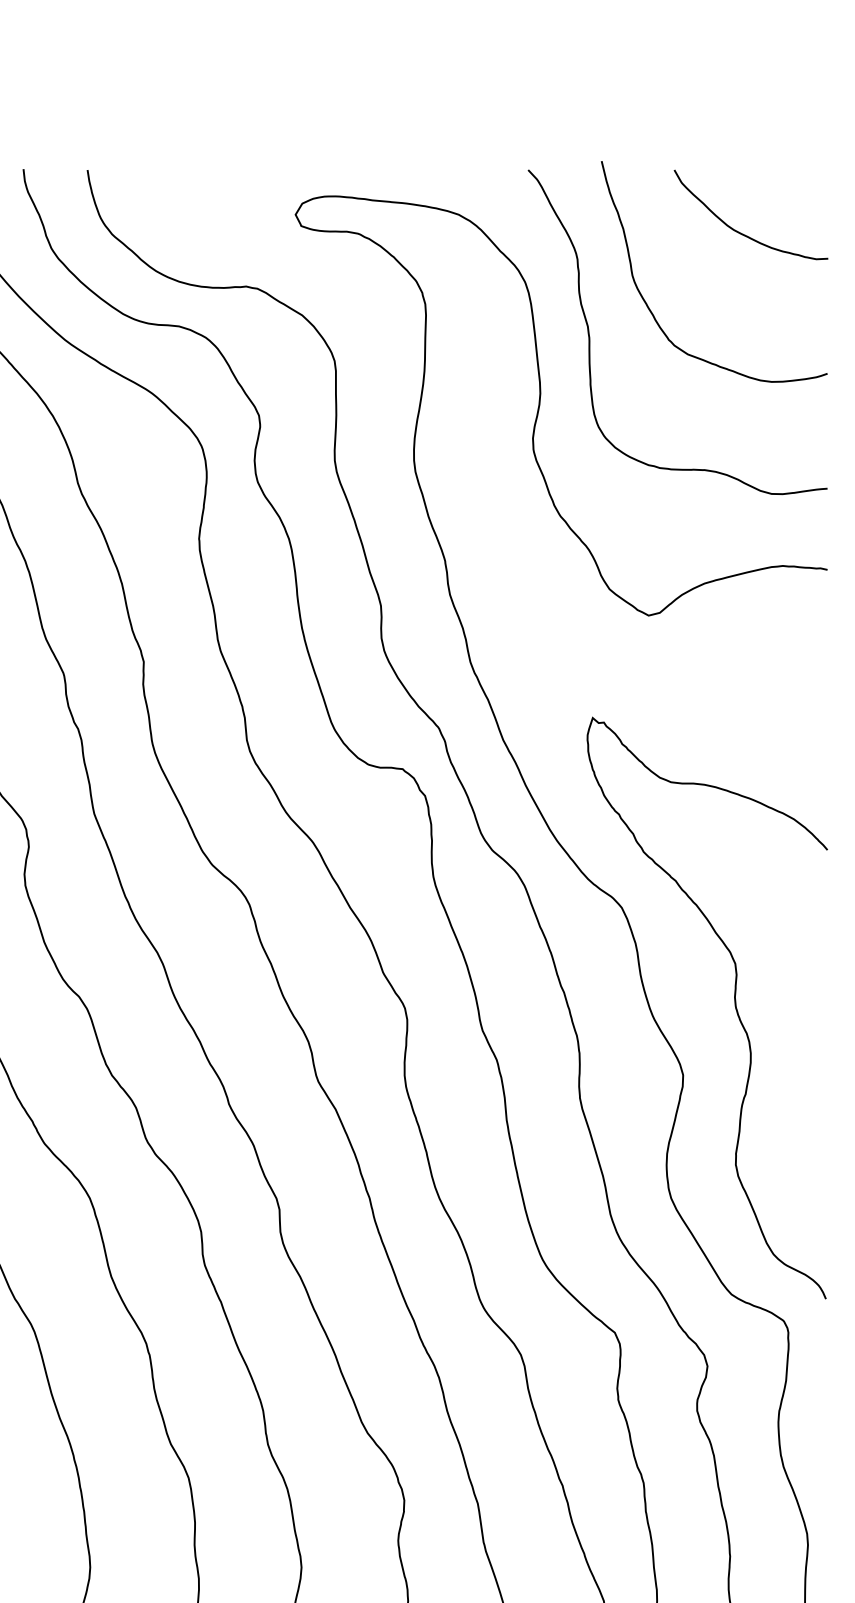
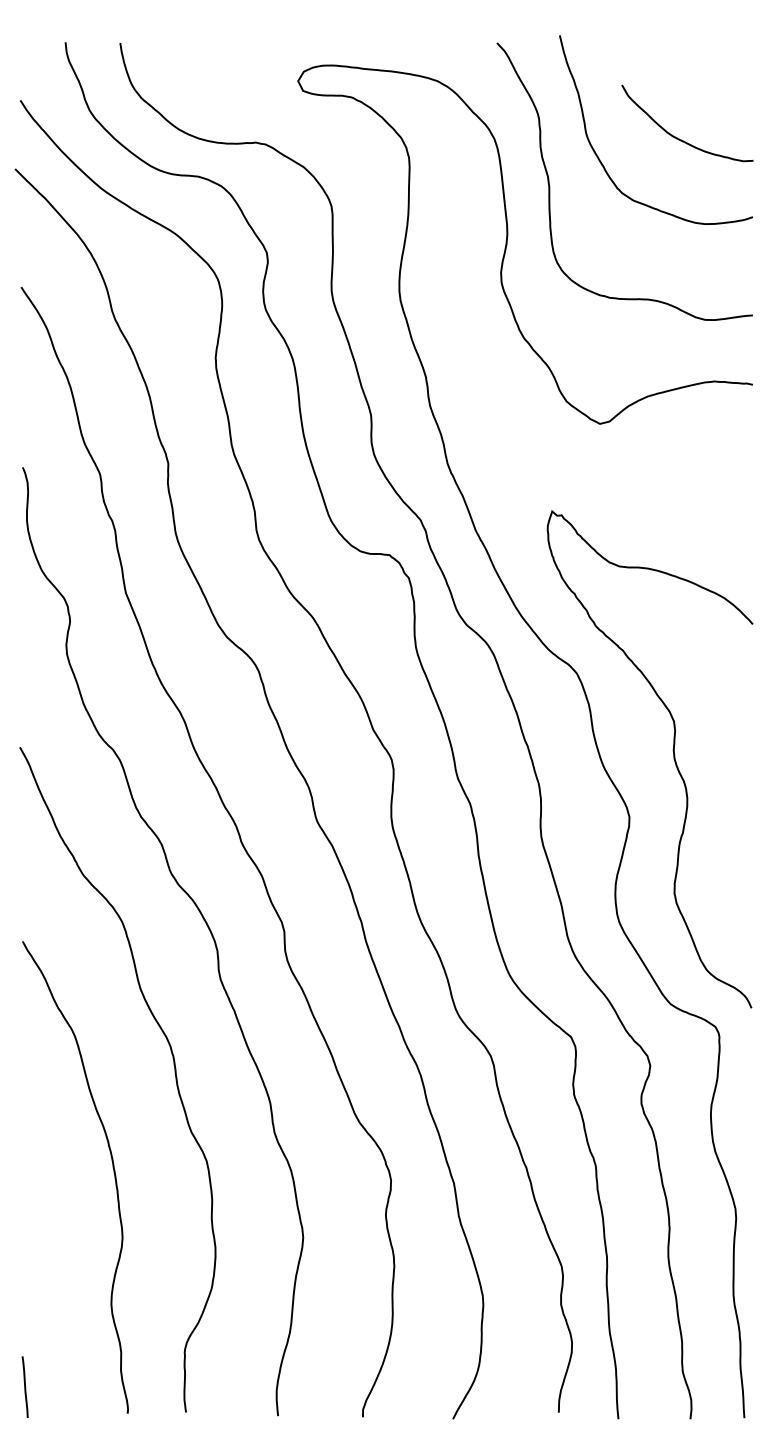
curve: (741, 232) -> (679, 138), moved

